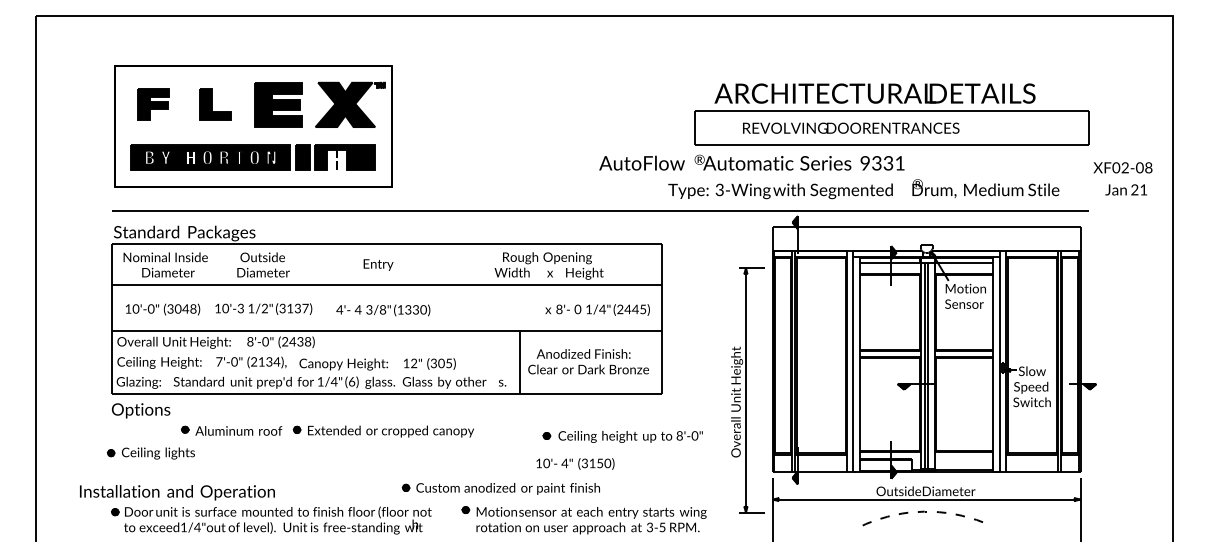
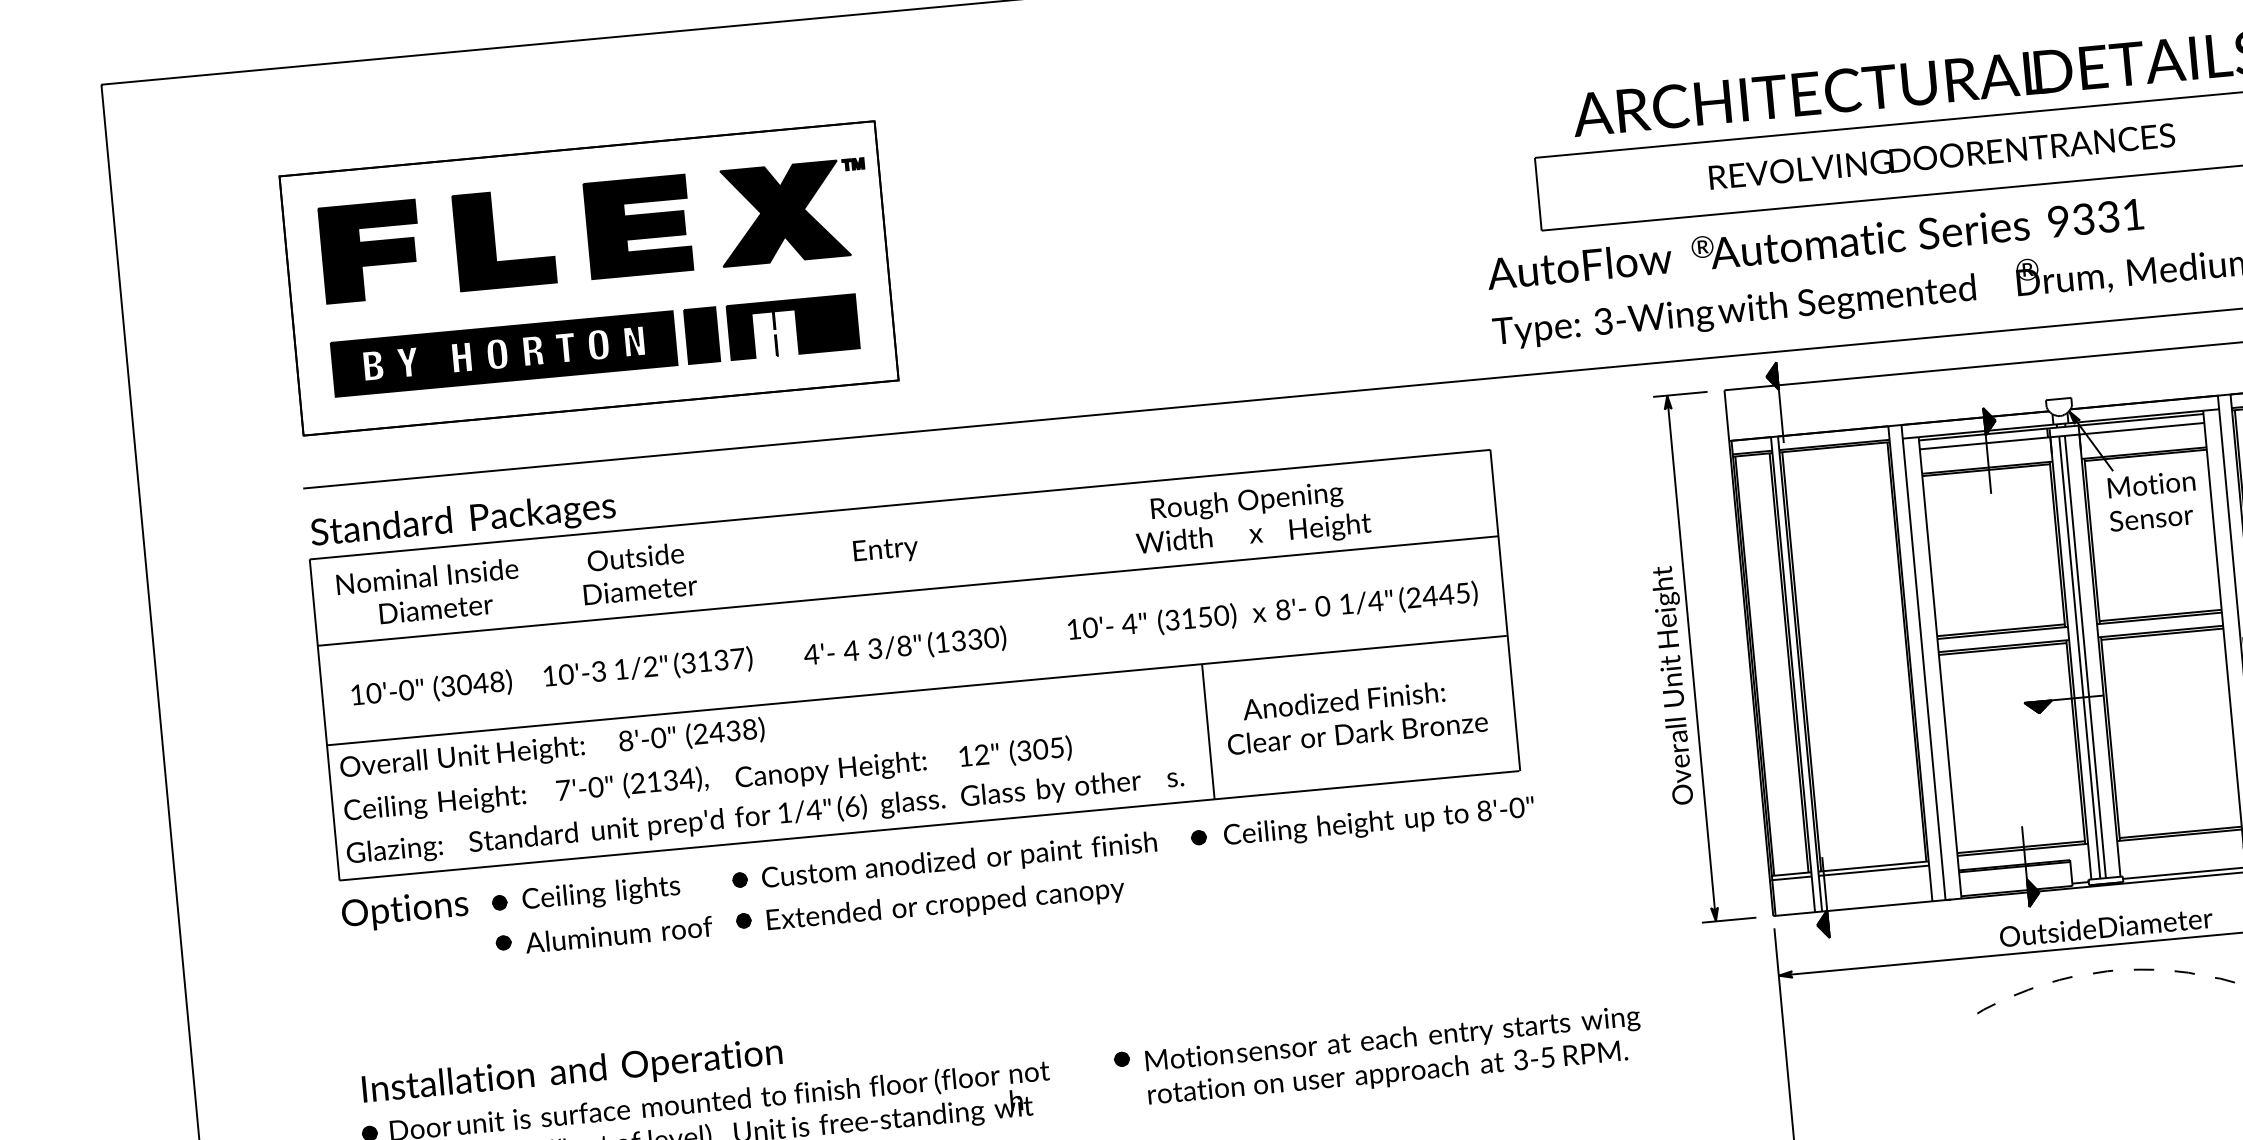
part: (153, 104) -> (370, 250), size x1.43
part: (215, 104) -> (503, 238), size x1.43
text: (851, 127) -> (1942, 154), moved
text: (751, 162) -> (1814, 242), moved
part: (747, 390) -> (1694, 658), moved
part: (622, 436) -> (1361, 823), moved
part: (150, 453) -> (584, 895), moved
text: (575, 463) -> (1152, 622), moved
part: (500, 488) -> (942, 862), moved
text: (177, 492) -> (572, 1072), moved

